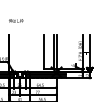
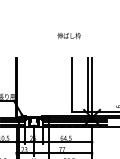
text: (16, 20) -> (69, 35), moved

